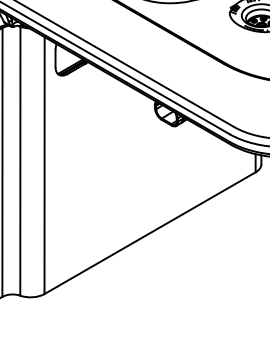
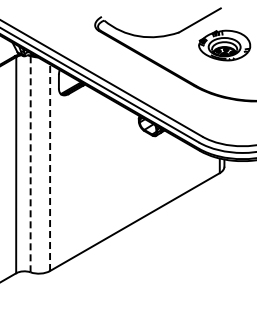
line: (20, 160) -> (30, 163), solid -> dashed
line: (45, 165) -> (50, 167), solid -> dashed

